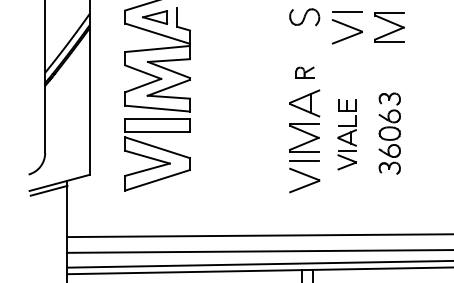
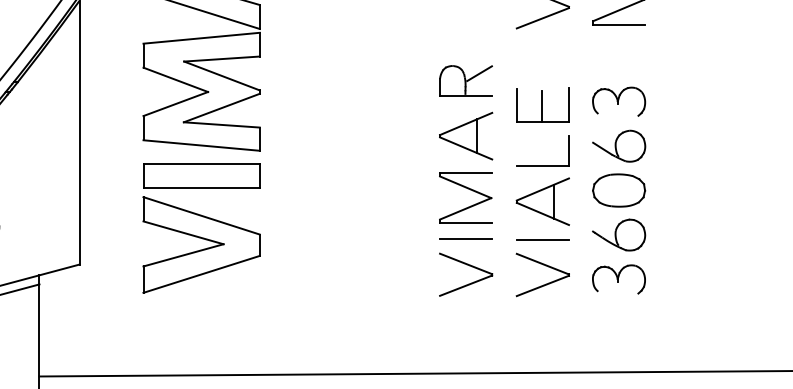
part: (304, 72) -> (465, 80), size x1.67
part: (389, 133) -> (618, 190), size x1.43
part: (346, 134) -> (541, 192), size x1.67

